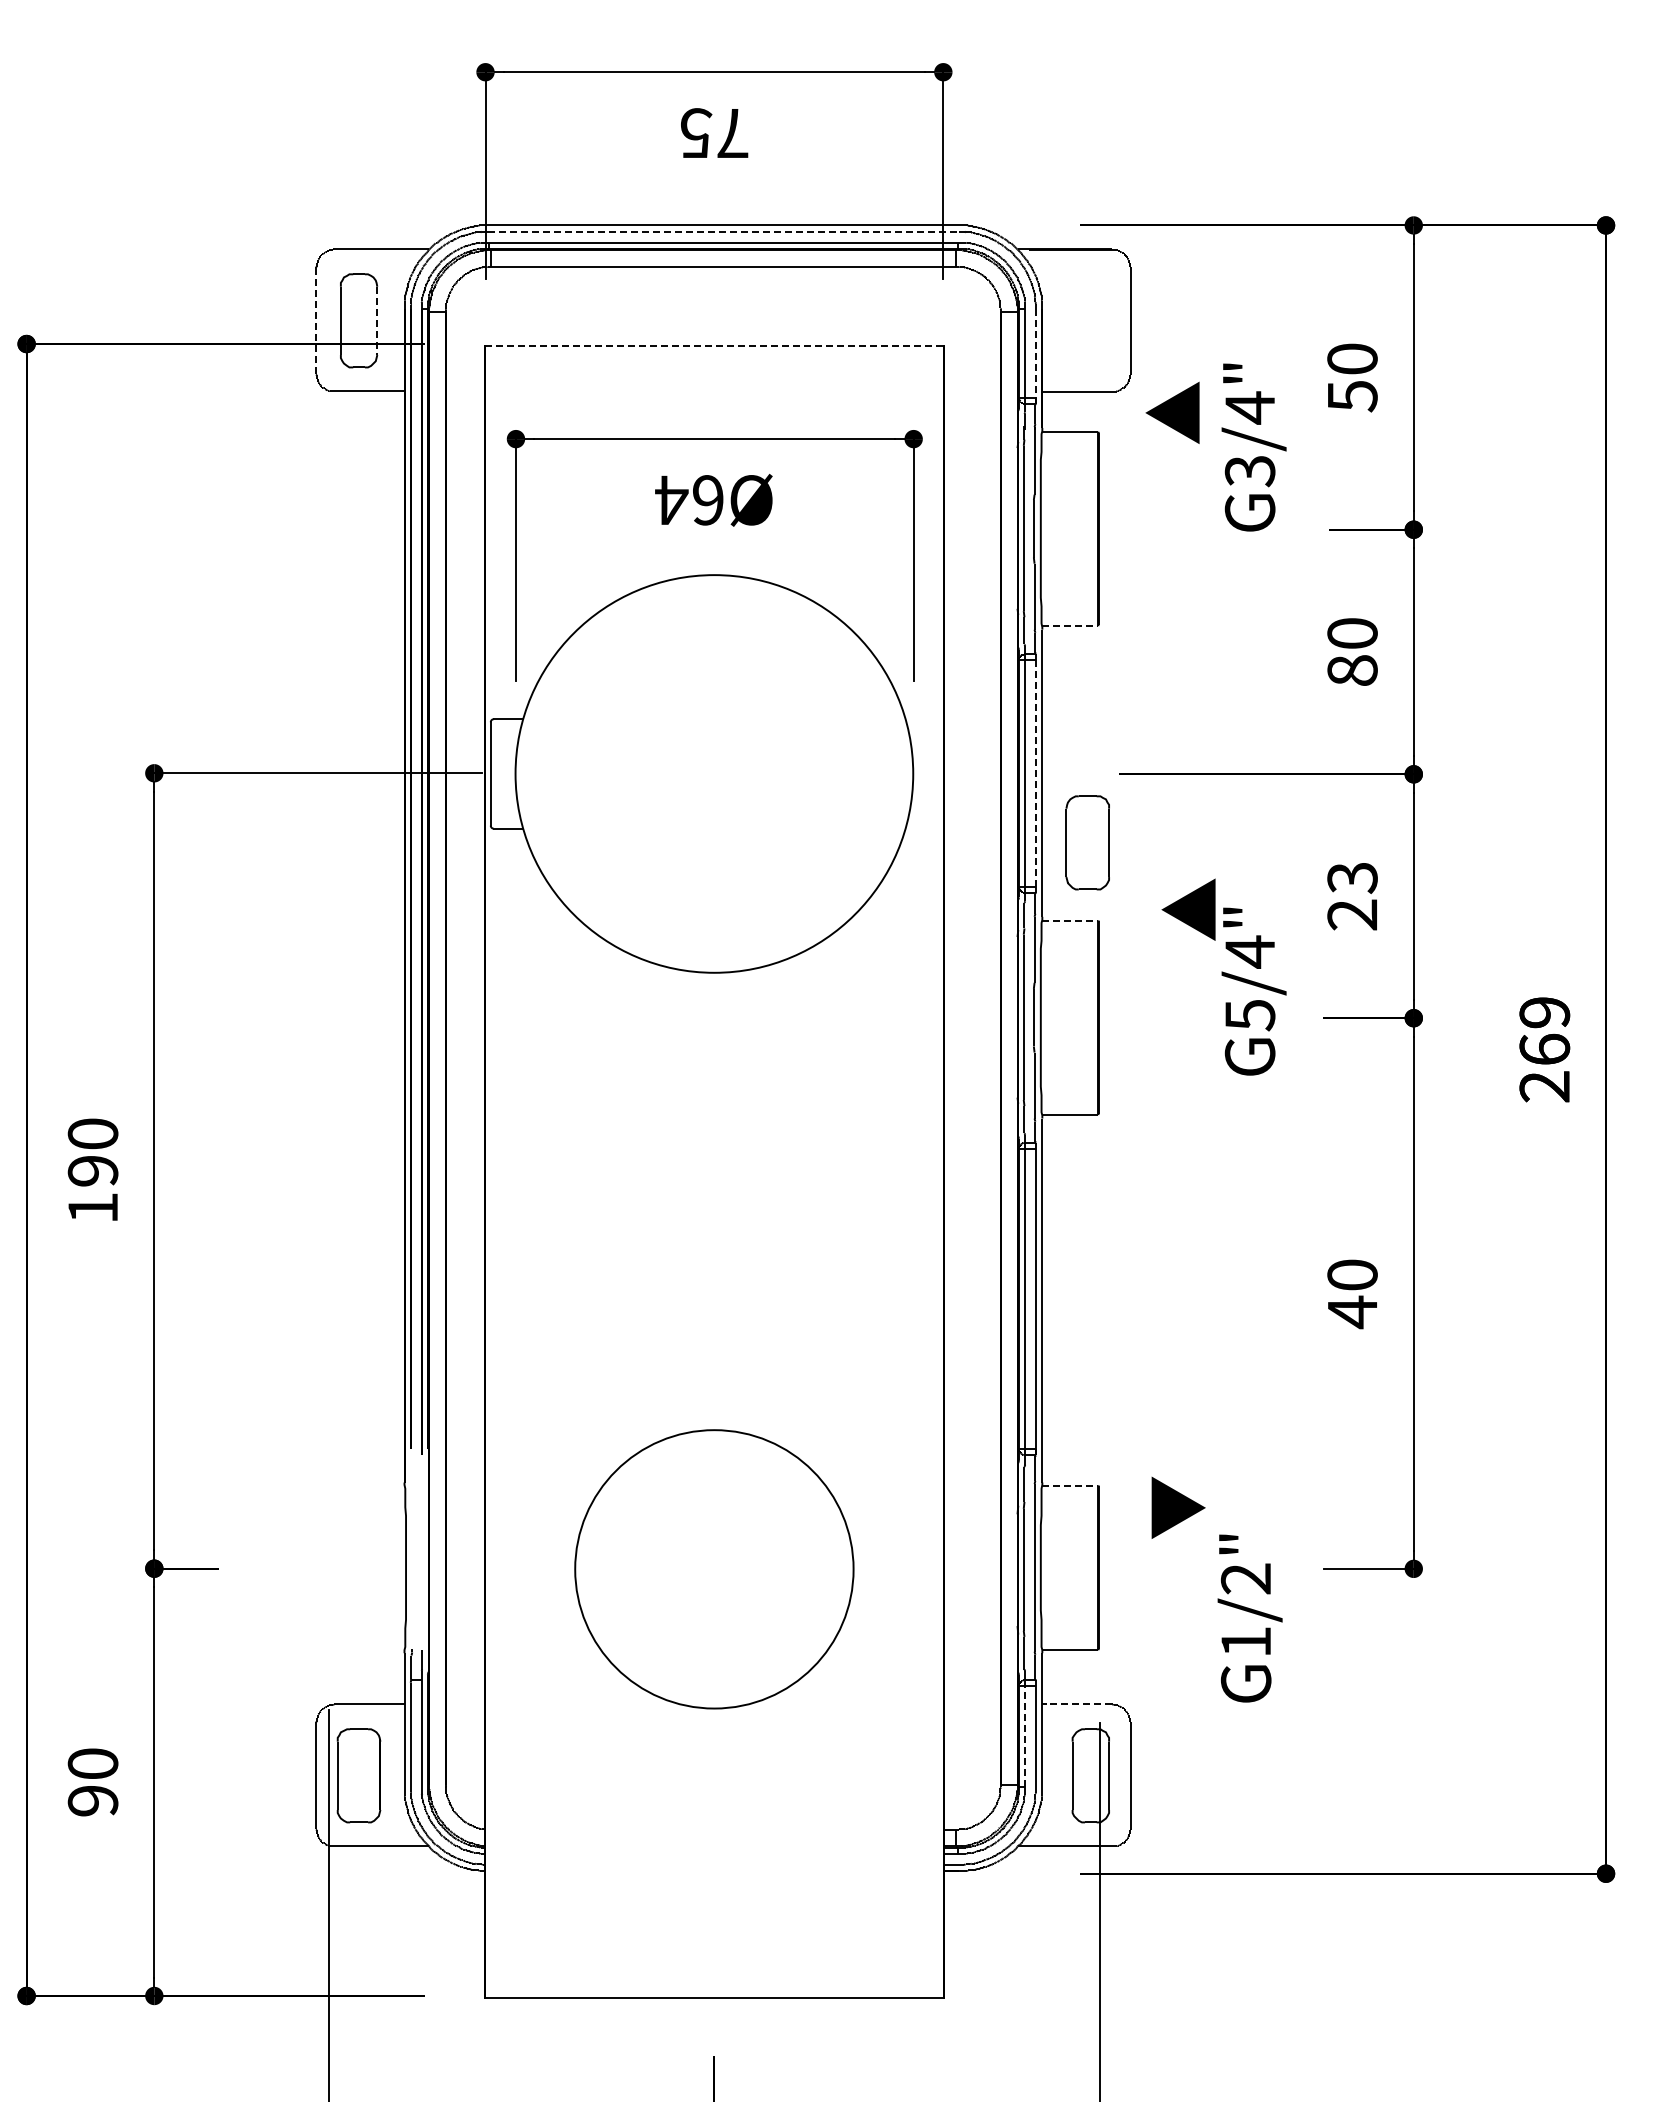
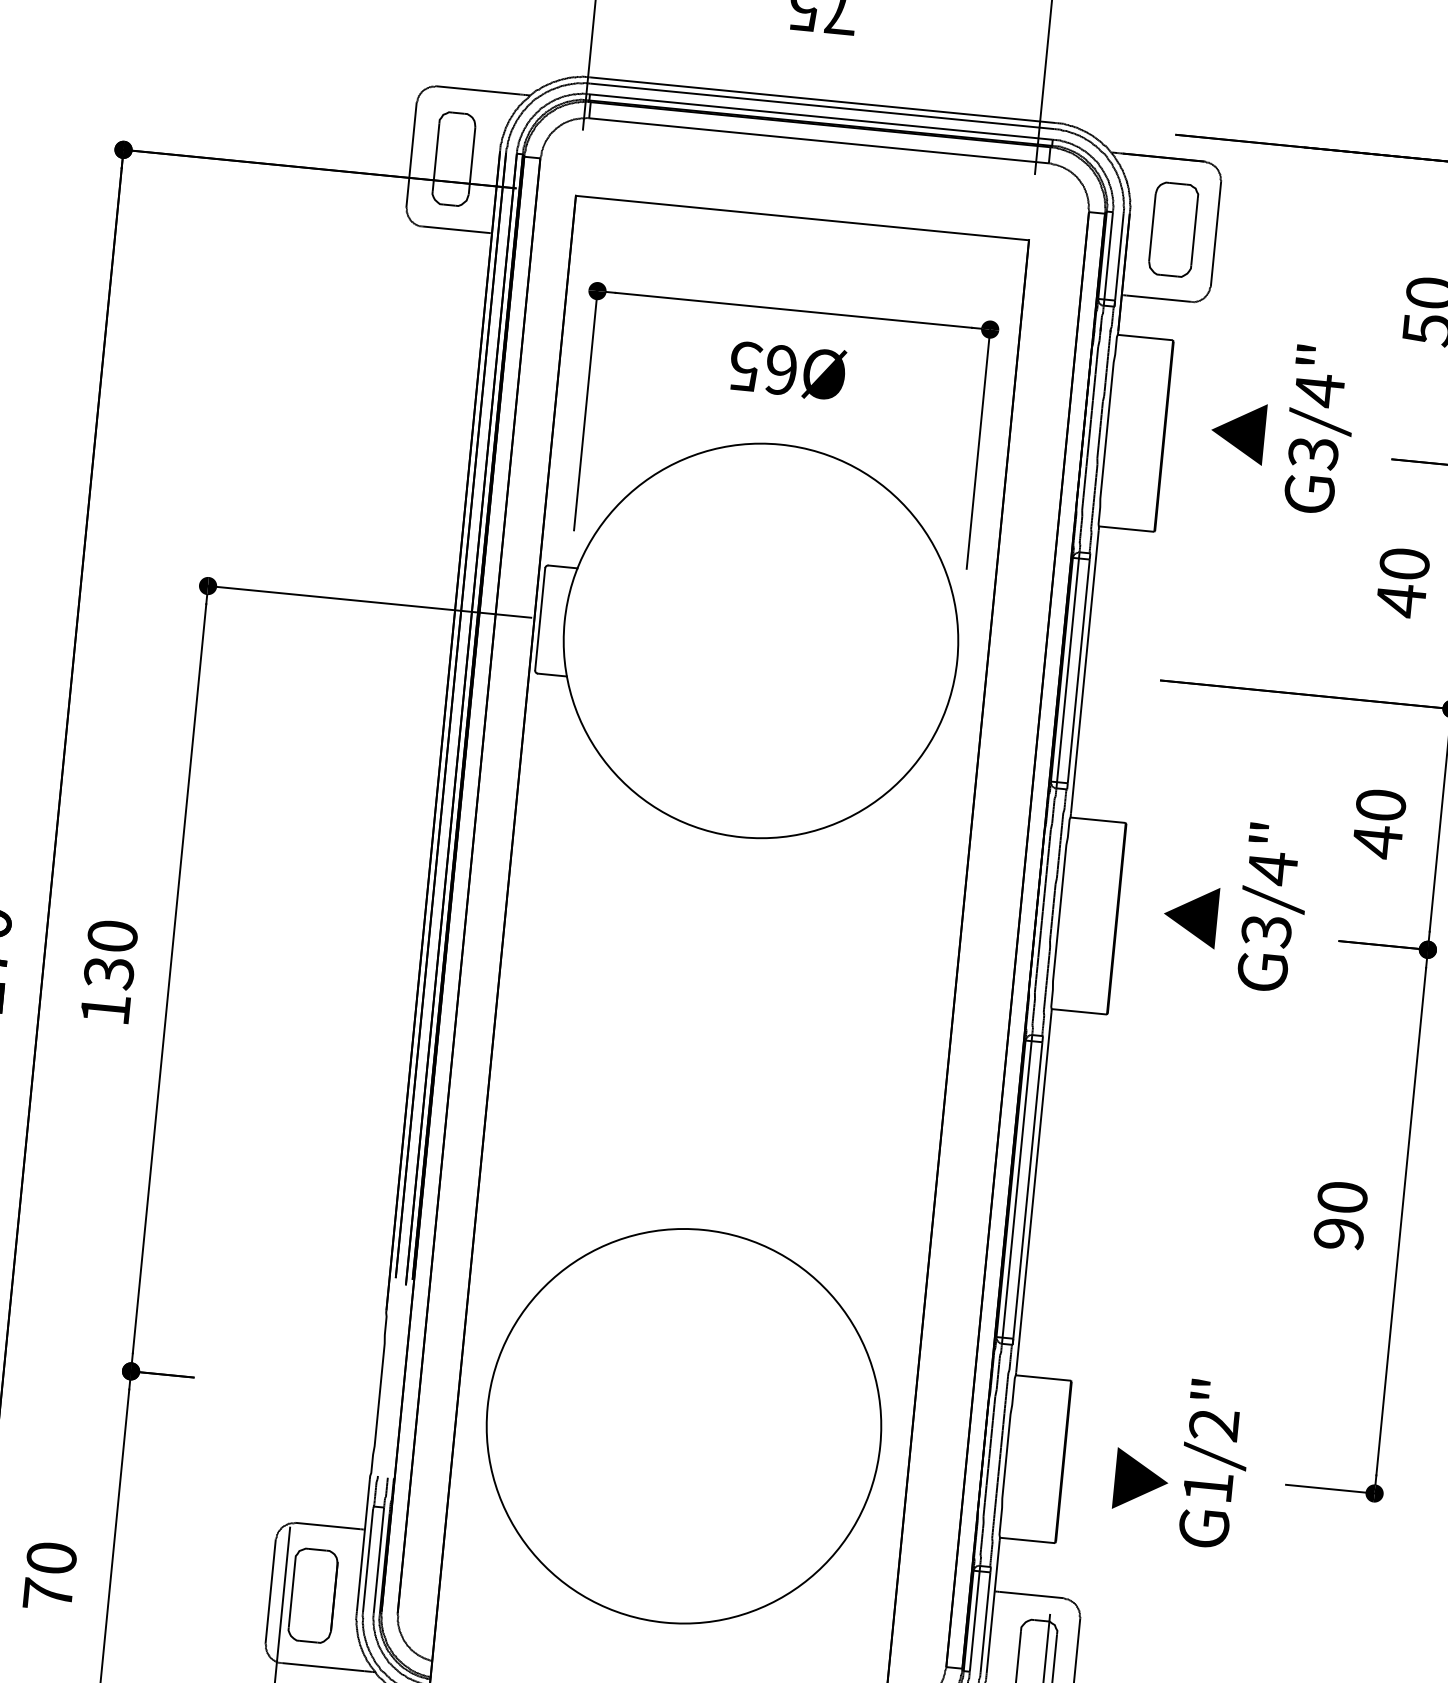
line: (723, 231) -> (822, 106), dashed -> solid
line: (316, 320) -> (412, 154), dashed -> solid
line: (377, 321) -> (472, 161), dashed -> solid
line: (714, 345) -> (802, 217), dashed -> solid
line: (1036, 353) -> (1119, 256), dashed -> solid
text: (1172, 412) -> (1238, 432), moved
text: (1253, 447) -> (1319, 430), moved
text: (671, 499) -> (745, 365), Ø64 -> Ø65
line: (1070, 625) -> (1126, 528), dashed -> solid
text: (1352, 670) -> (1401, 600), 80 -> 40
line: (1036, 773) -> (1079, 671), dashed -> solid
part: (1087, 842) -> (1173, 229), moved
text: (1352, 896) -> (1379, 823), 23 -> 40
text: (1188, 909) -> (1190, 915), moved
line: (1070, 920) -> (1098, 820), dashed -> solid
text: (1249, 1015) -> (1265, 931), G5/4" -> G3/4"
text: (93, 1171) -> (109, 973), 190 -> 130
text: (1352, 1312) -> (1338, 1234), 40 -> 90
line: (1070, 1485) -> (1043, 1377), dashed -> solid
text: (1178, 1507) -> (1141, 1480), moved
circle: (714, 1569) -> (684, 1426), size x1.43
text: (1249, 1618) -> (1213, 1464), moved
line: (1079, 1704) -> (1031, 1595), dashed -> solid
line: (1025, 1733) -> (975, 1618), dashed -> solid
text: (92, 1800) -> (47, 1594), 90 -> 70

